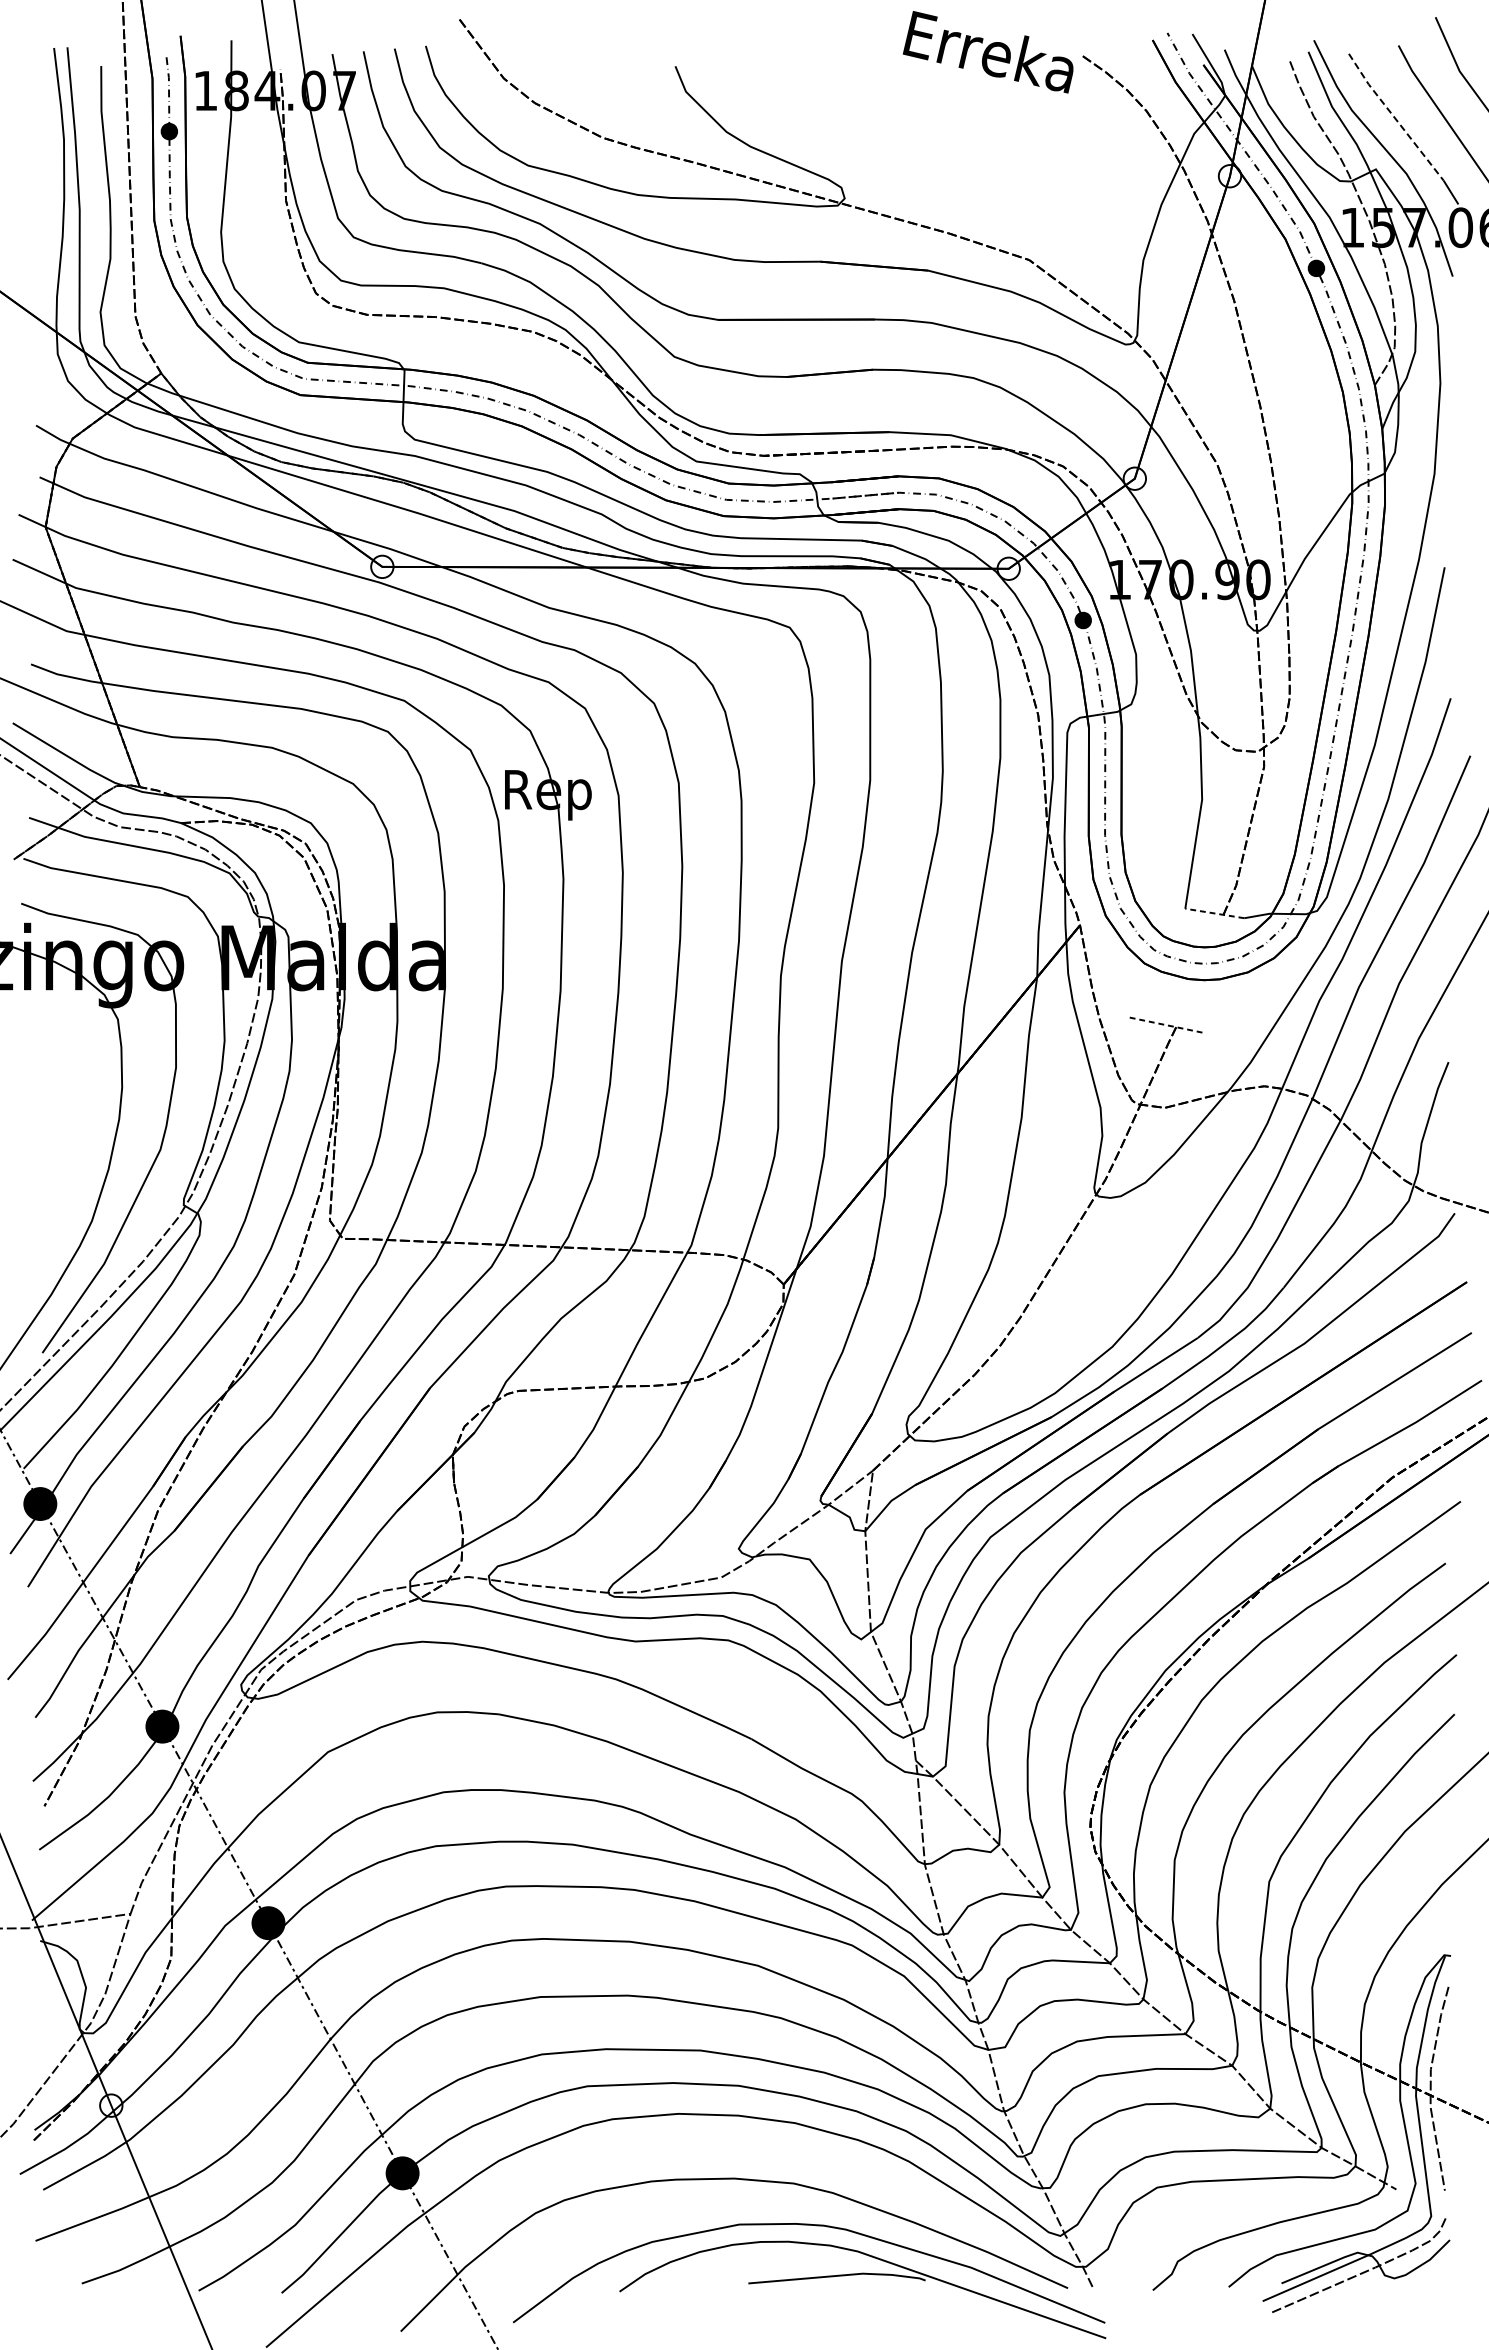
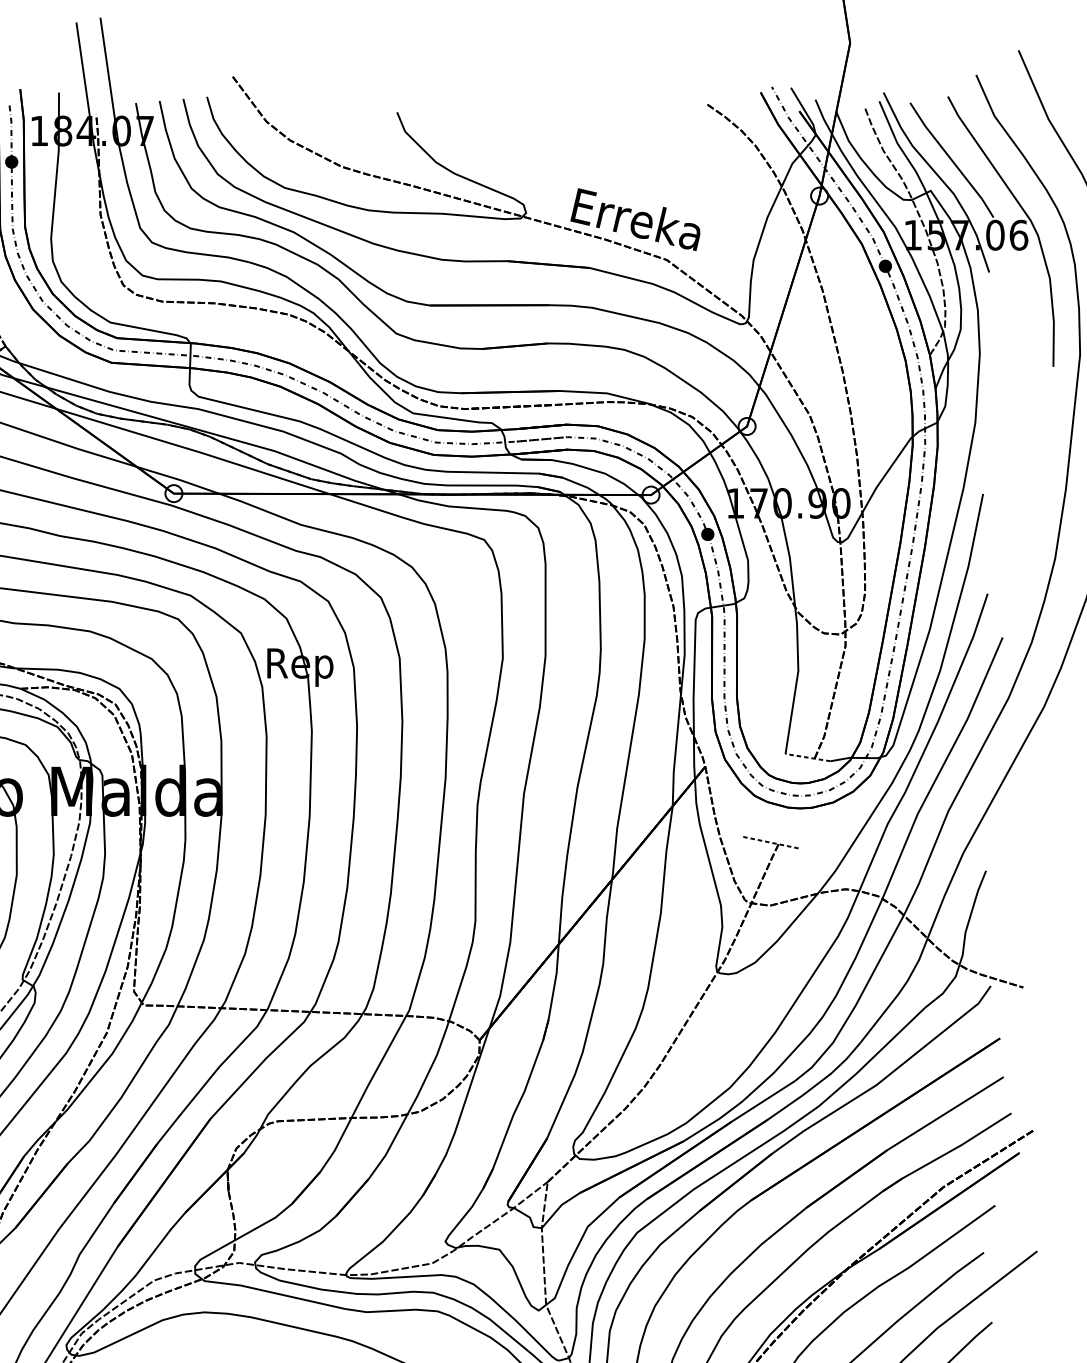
text: (987, 52) -> (634, 219), moved
line: (1394, 117) -> (944, 151), dashed -> solid

